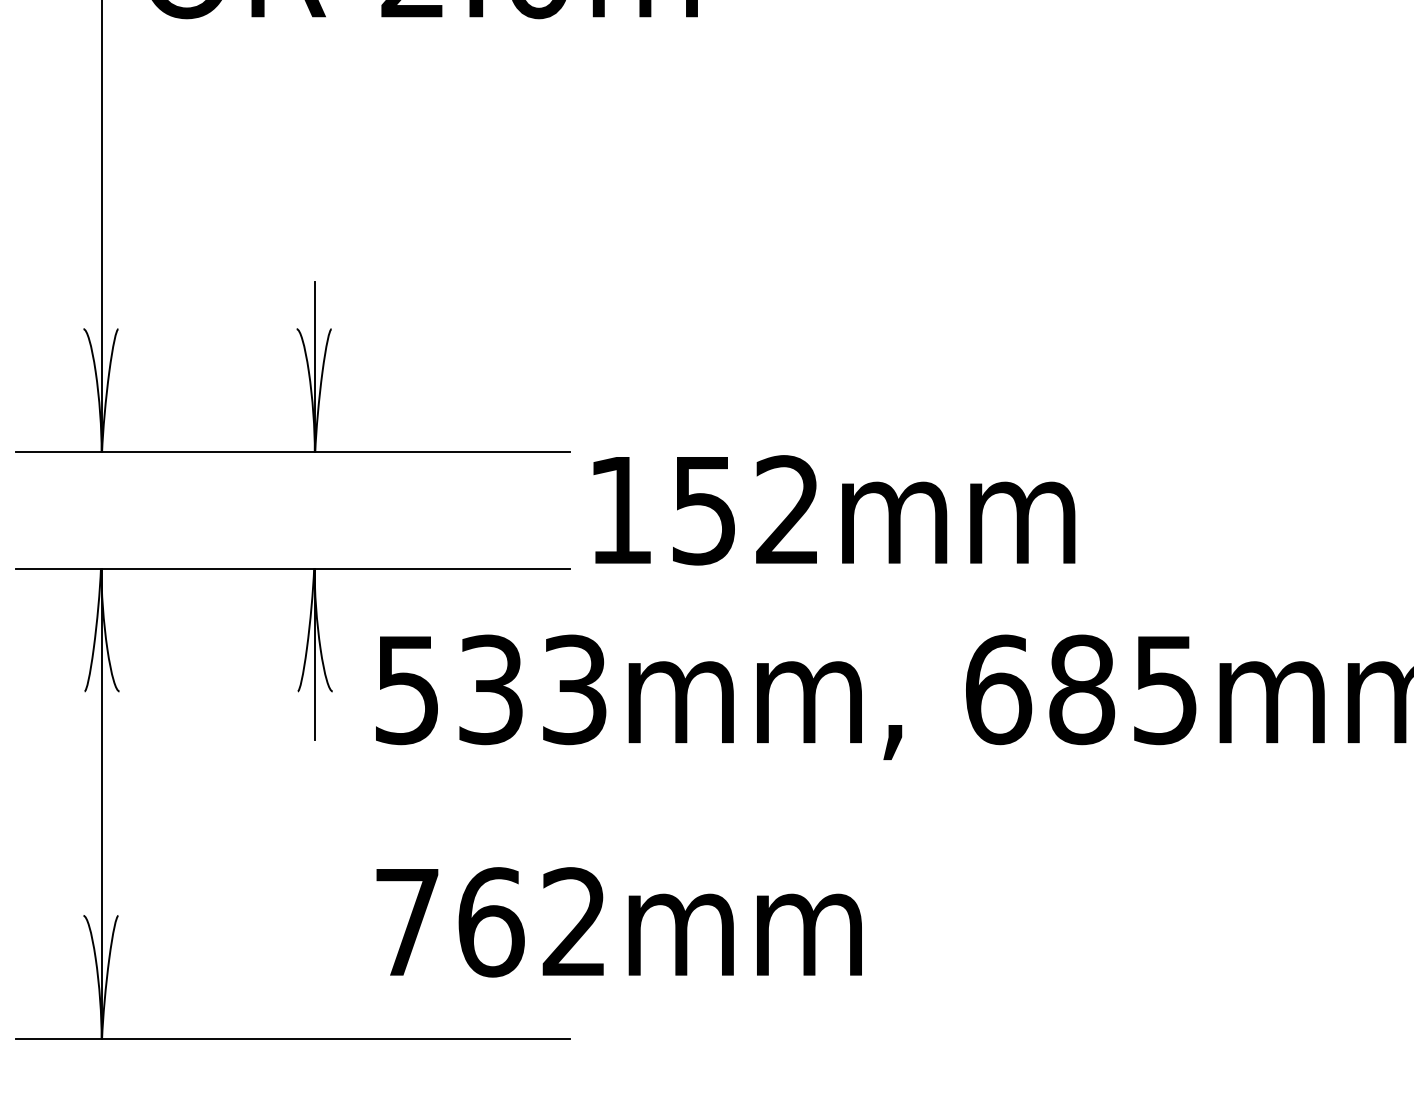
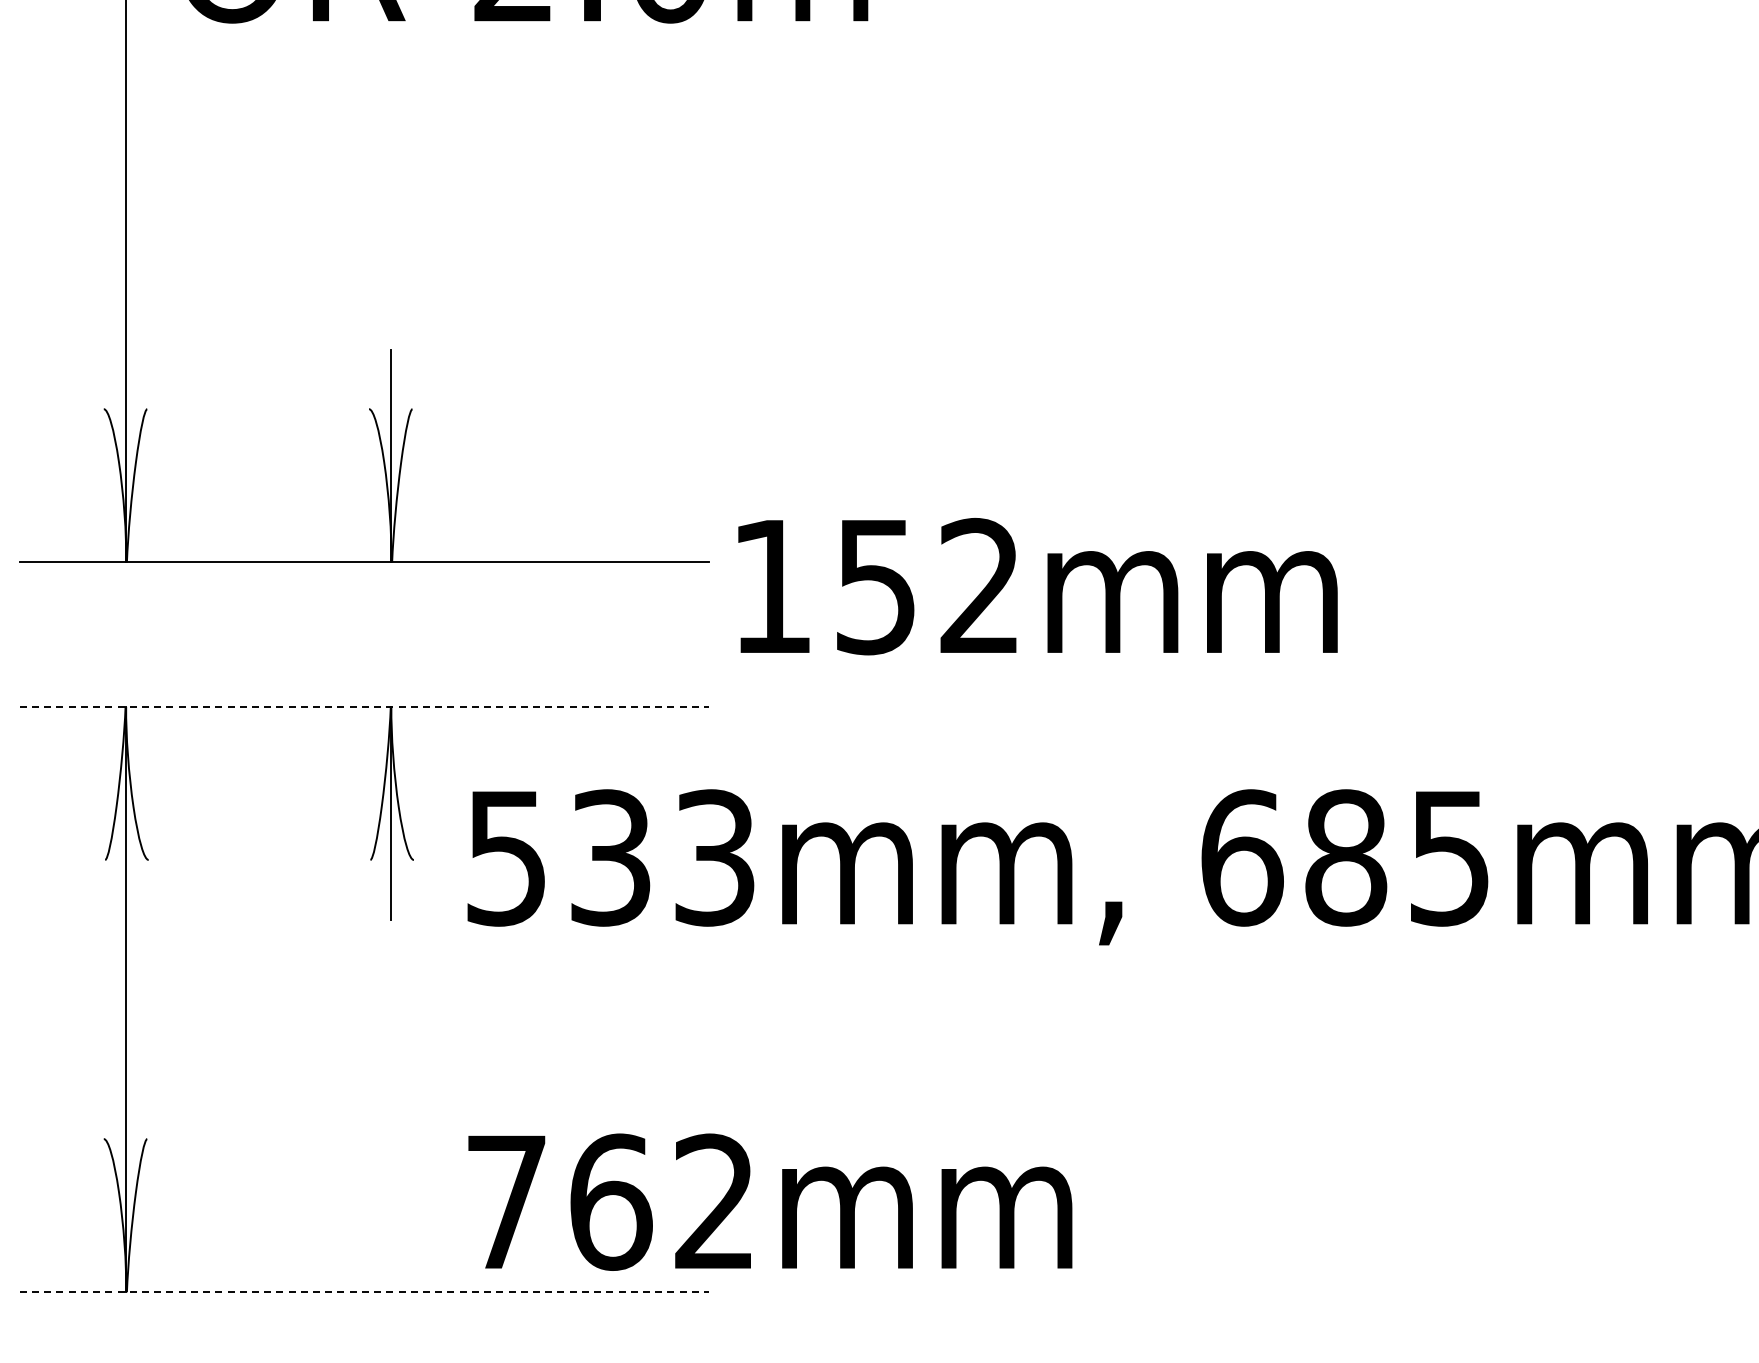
text: (834, 510) -> (1037, 586), moved
line: (293, 568) -> (364, 707), solid -> dashed
text: (619, 921) -> (770, 1201), moved
line: (293, 1038) -> (364, 1291), solid -> dashed

